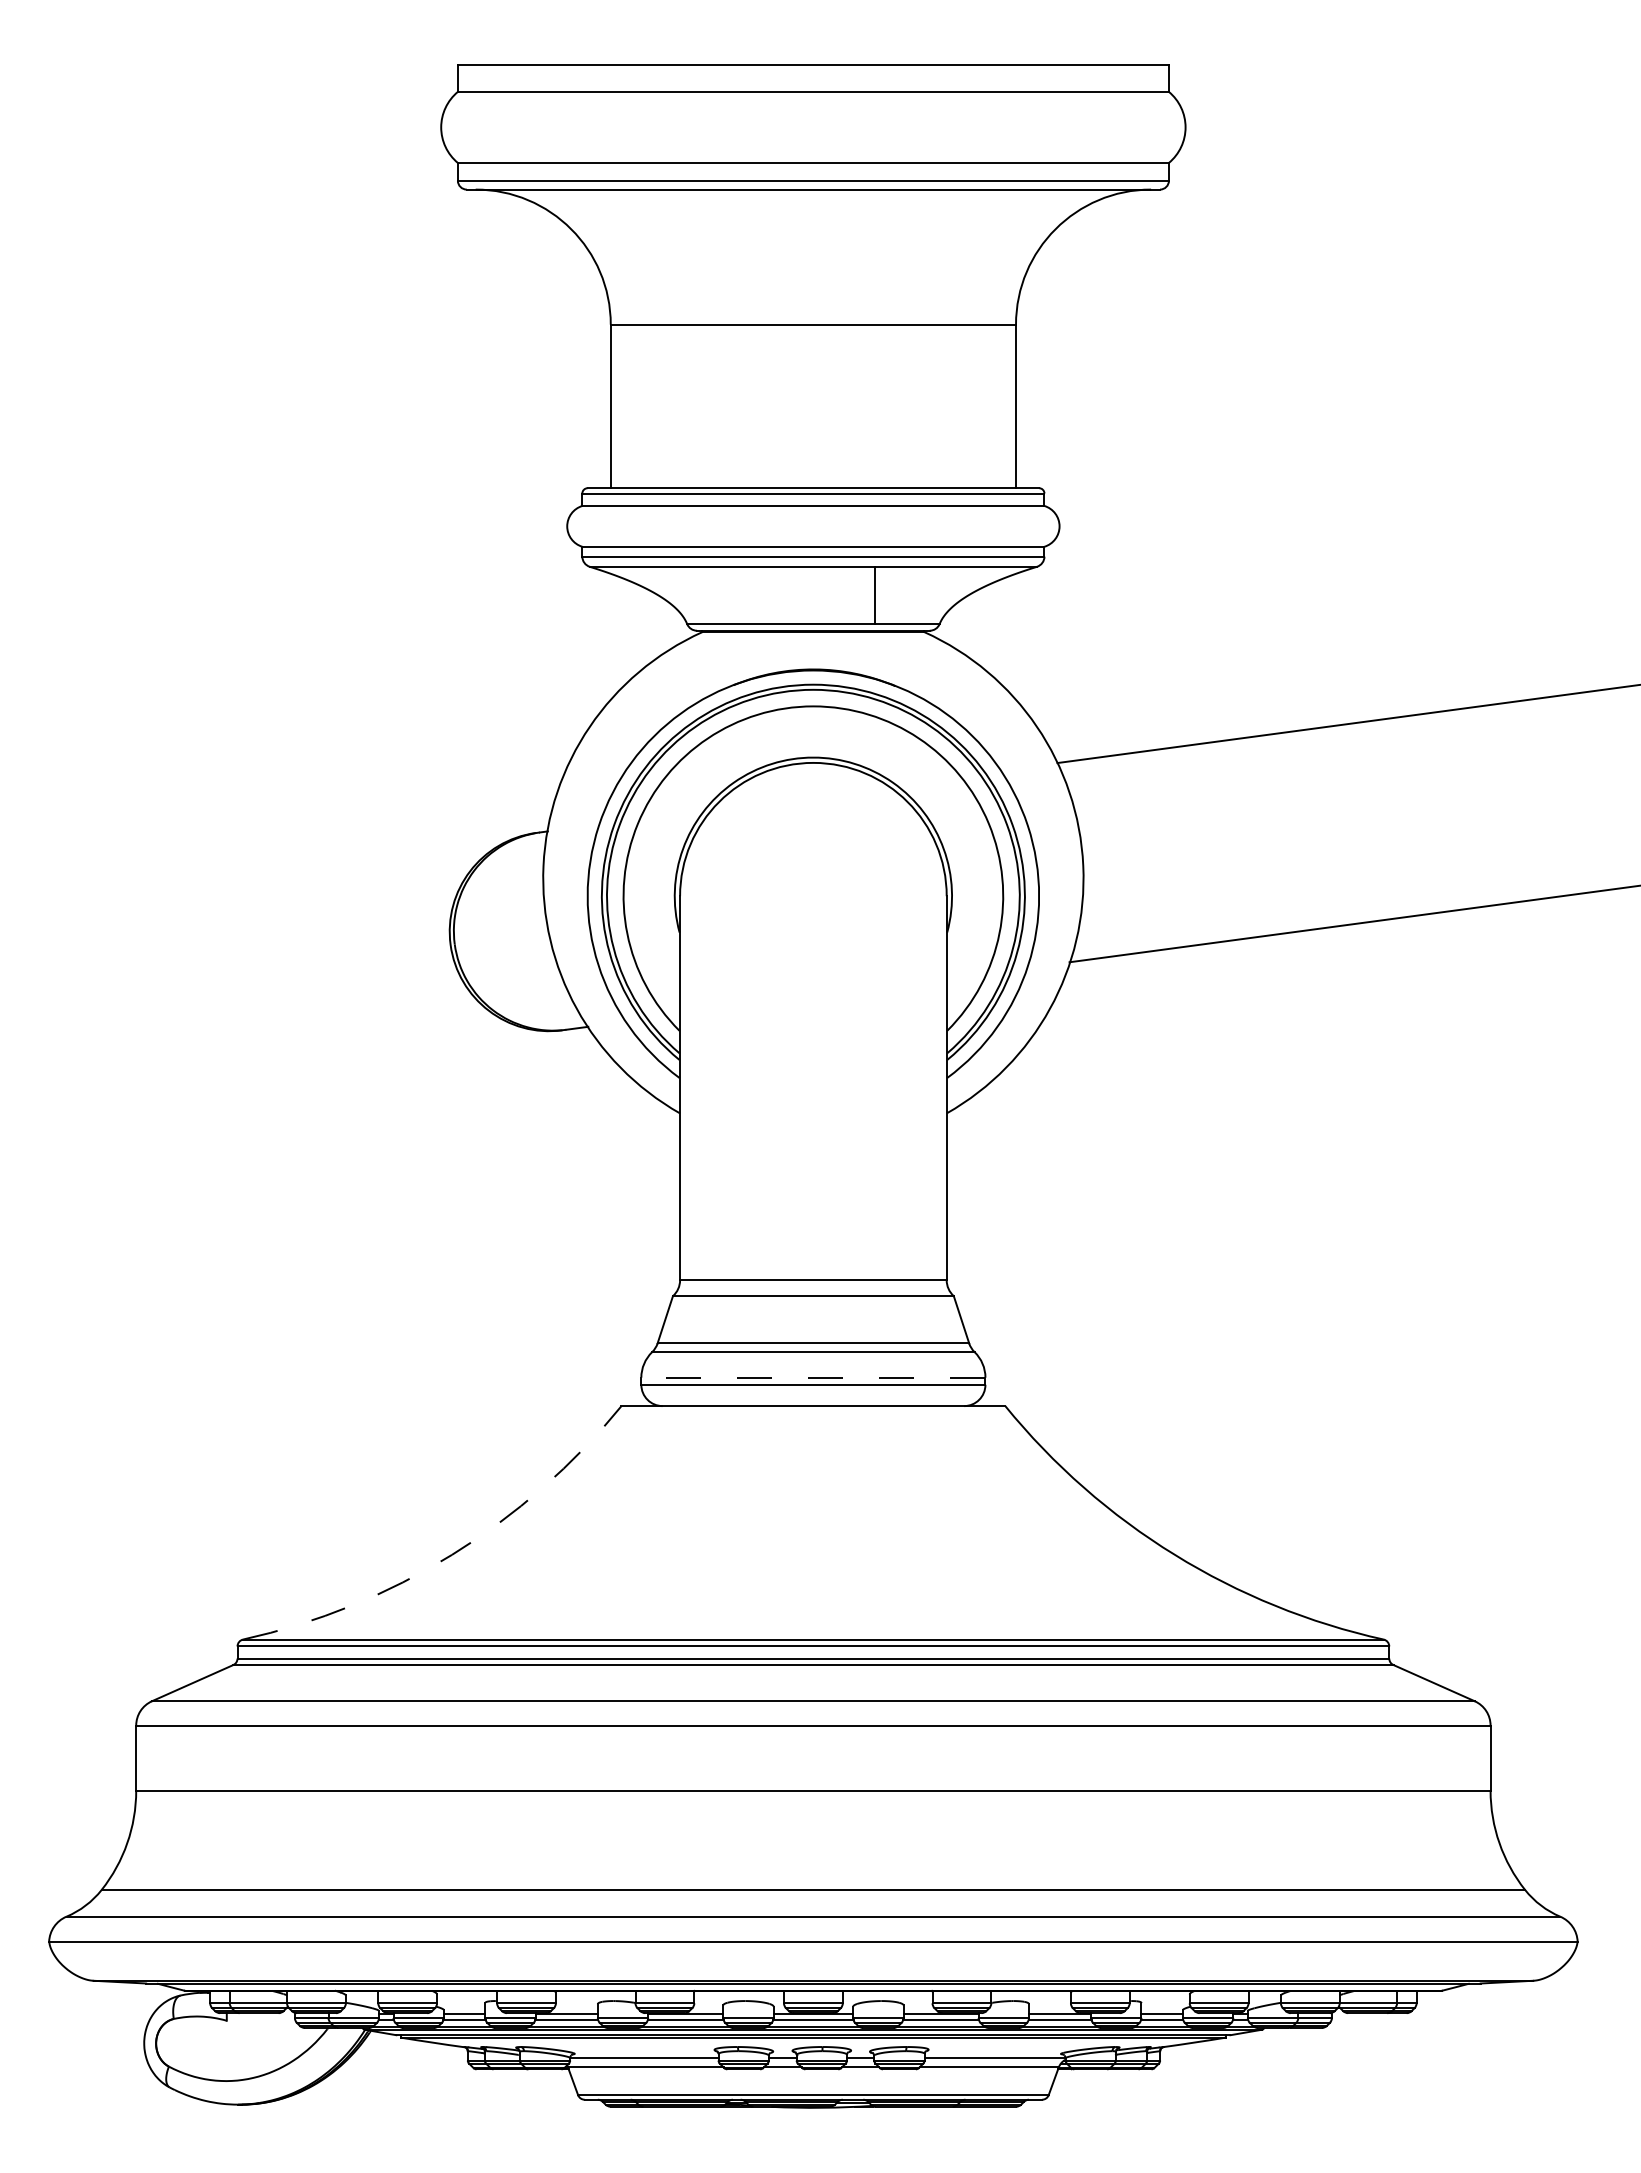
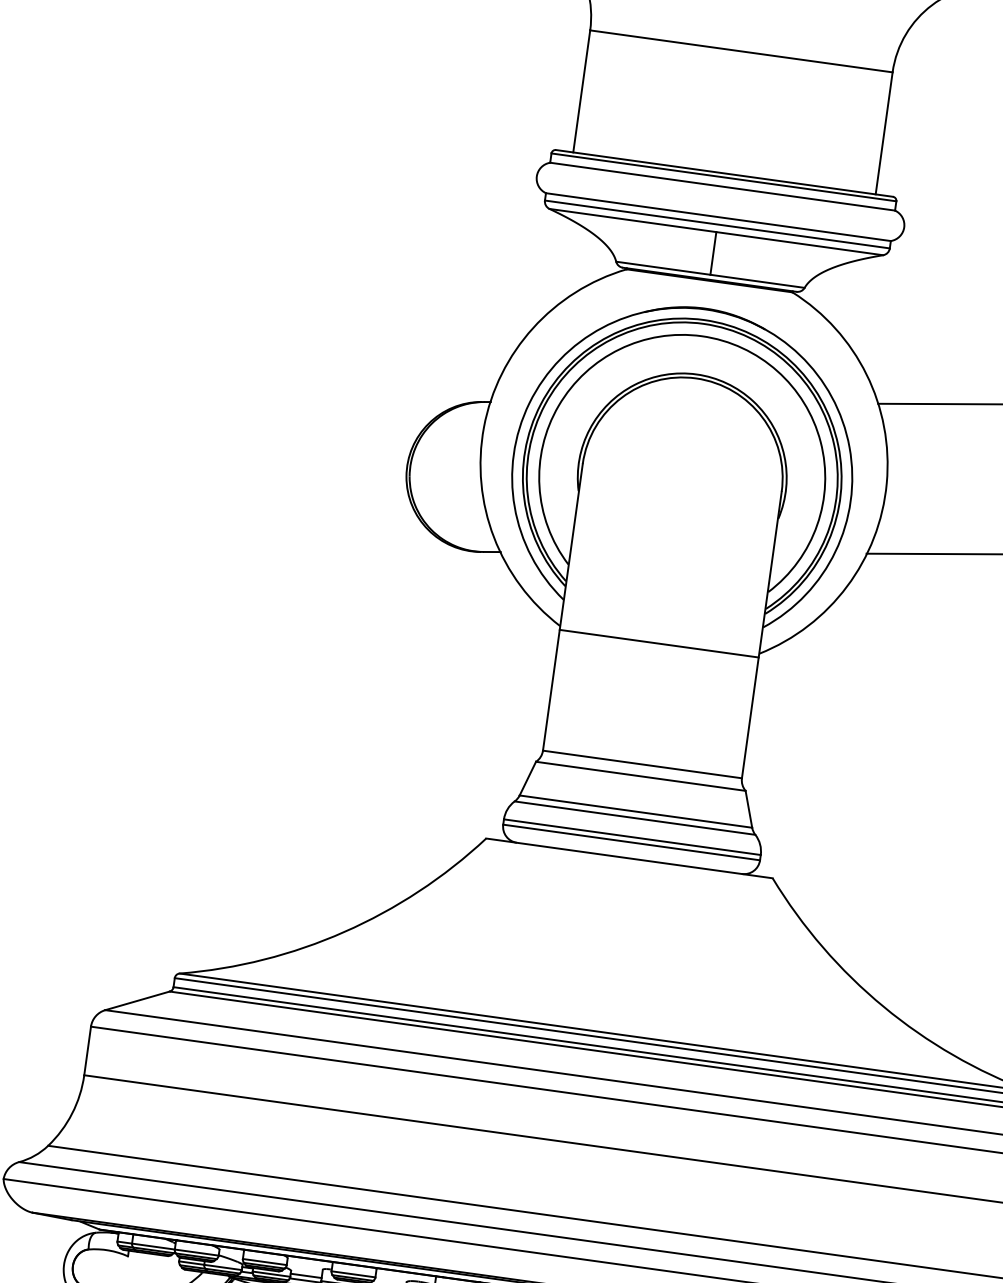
line: (875, 595) -> (713, 253), moved
line: (813, 1118) -> (659, 643), added
line: (812, 1377) -> (631, 836), dashed -> solid
arc: (452, 1554) -> (344, 931), dashed -> solid

